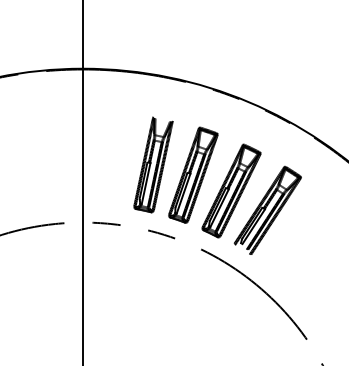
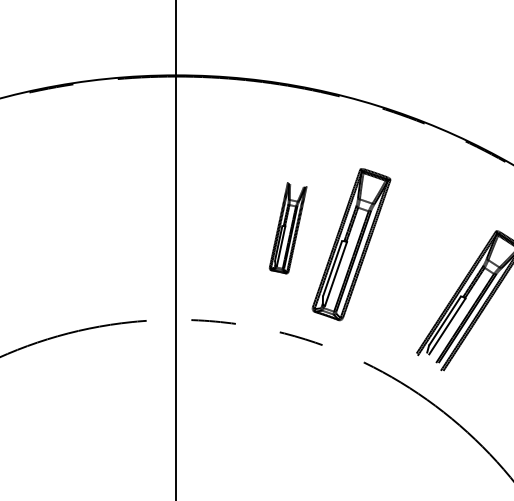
part: (153, 164) -> (288, 227), size x0.6
part: (231, 190) -> (412, 268), removed

